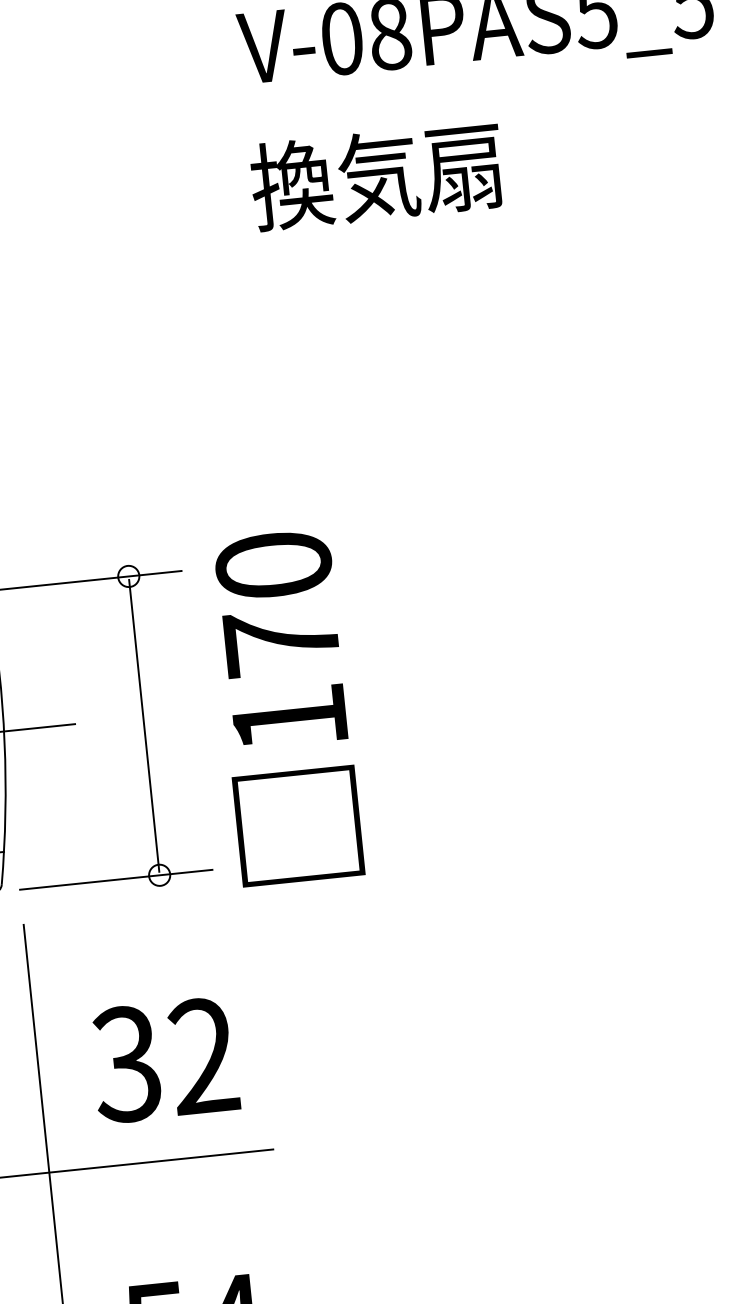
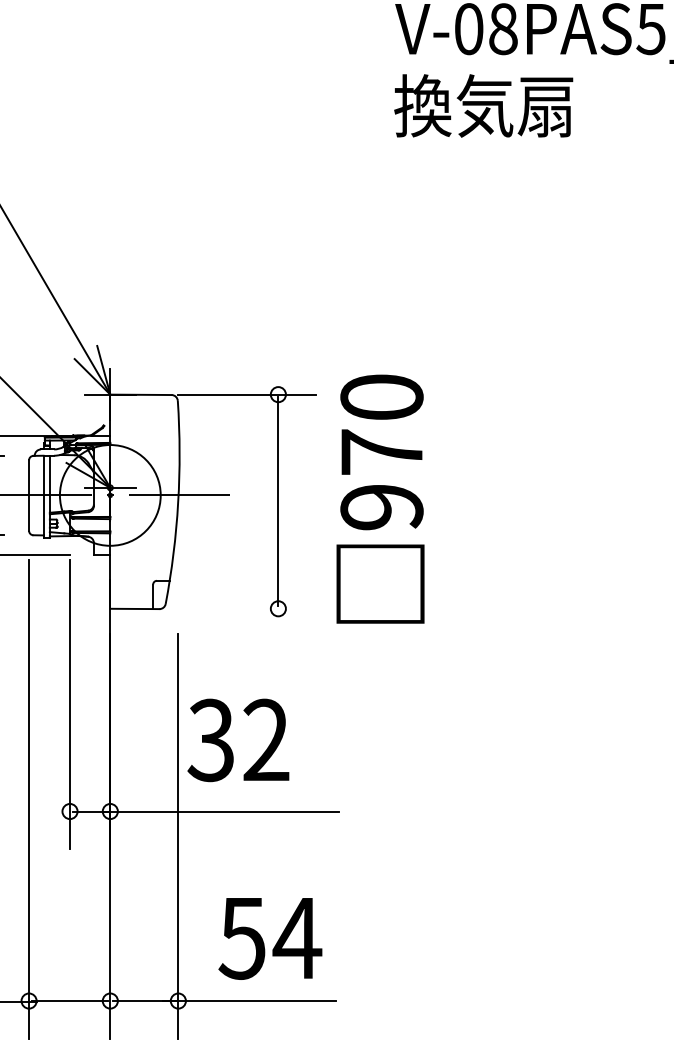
text: (376, 175) -> (483, 105), moved
text: (288, 719) -> (381, 507), 170 -> 970
line: (116, 879) -> (247, 608), removed
text: (164, 1060) -> (238, 740), moved

